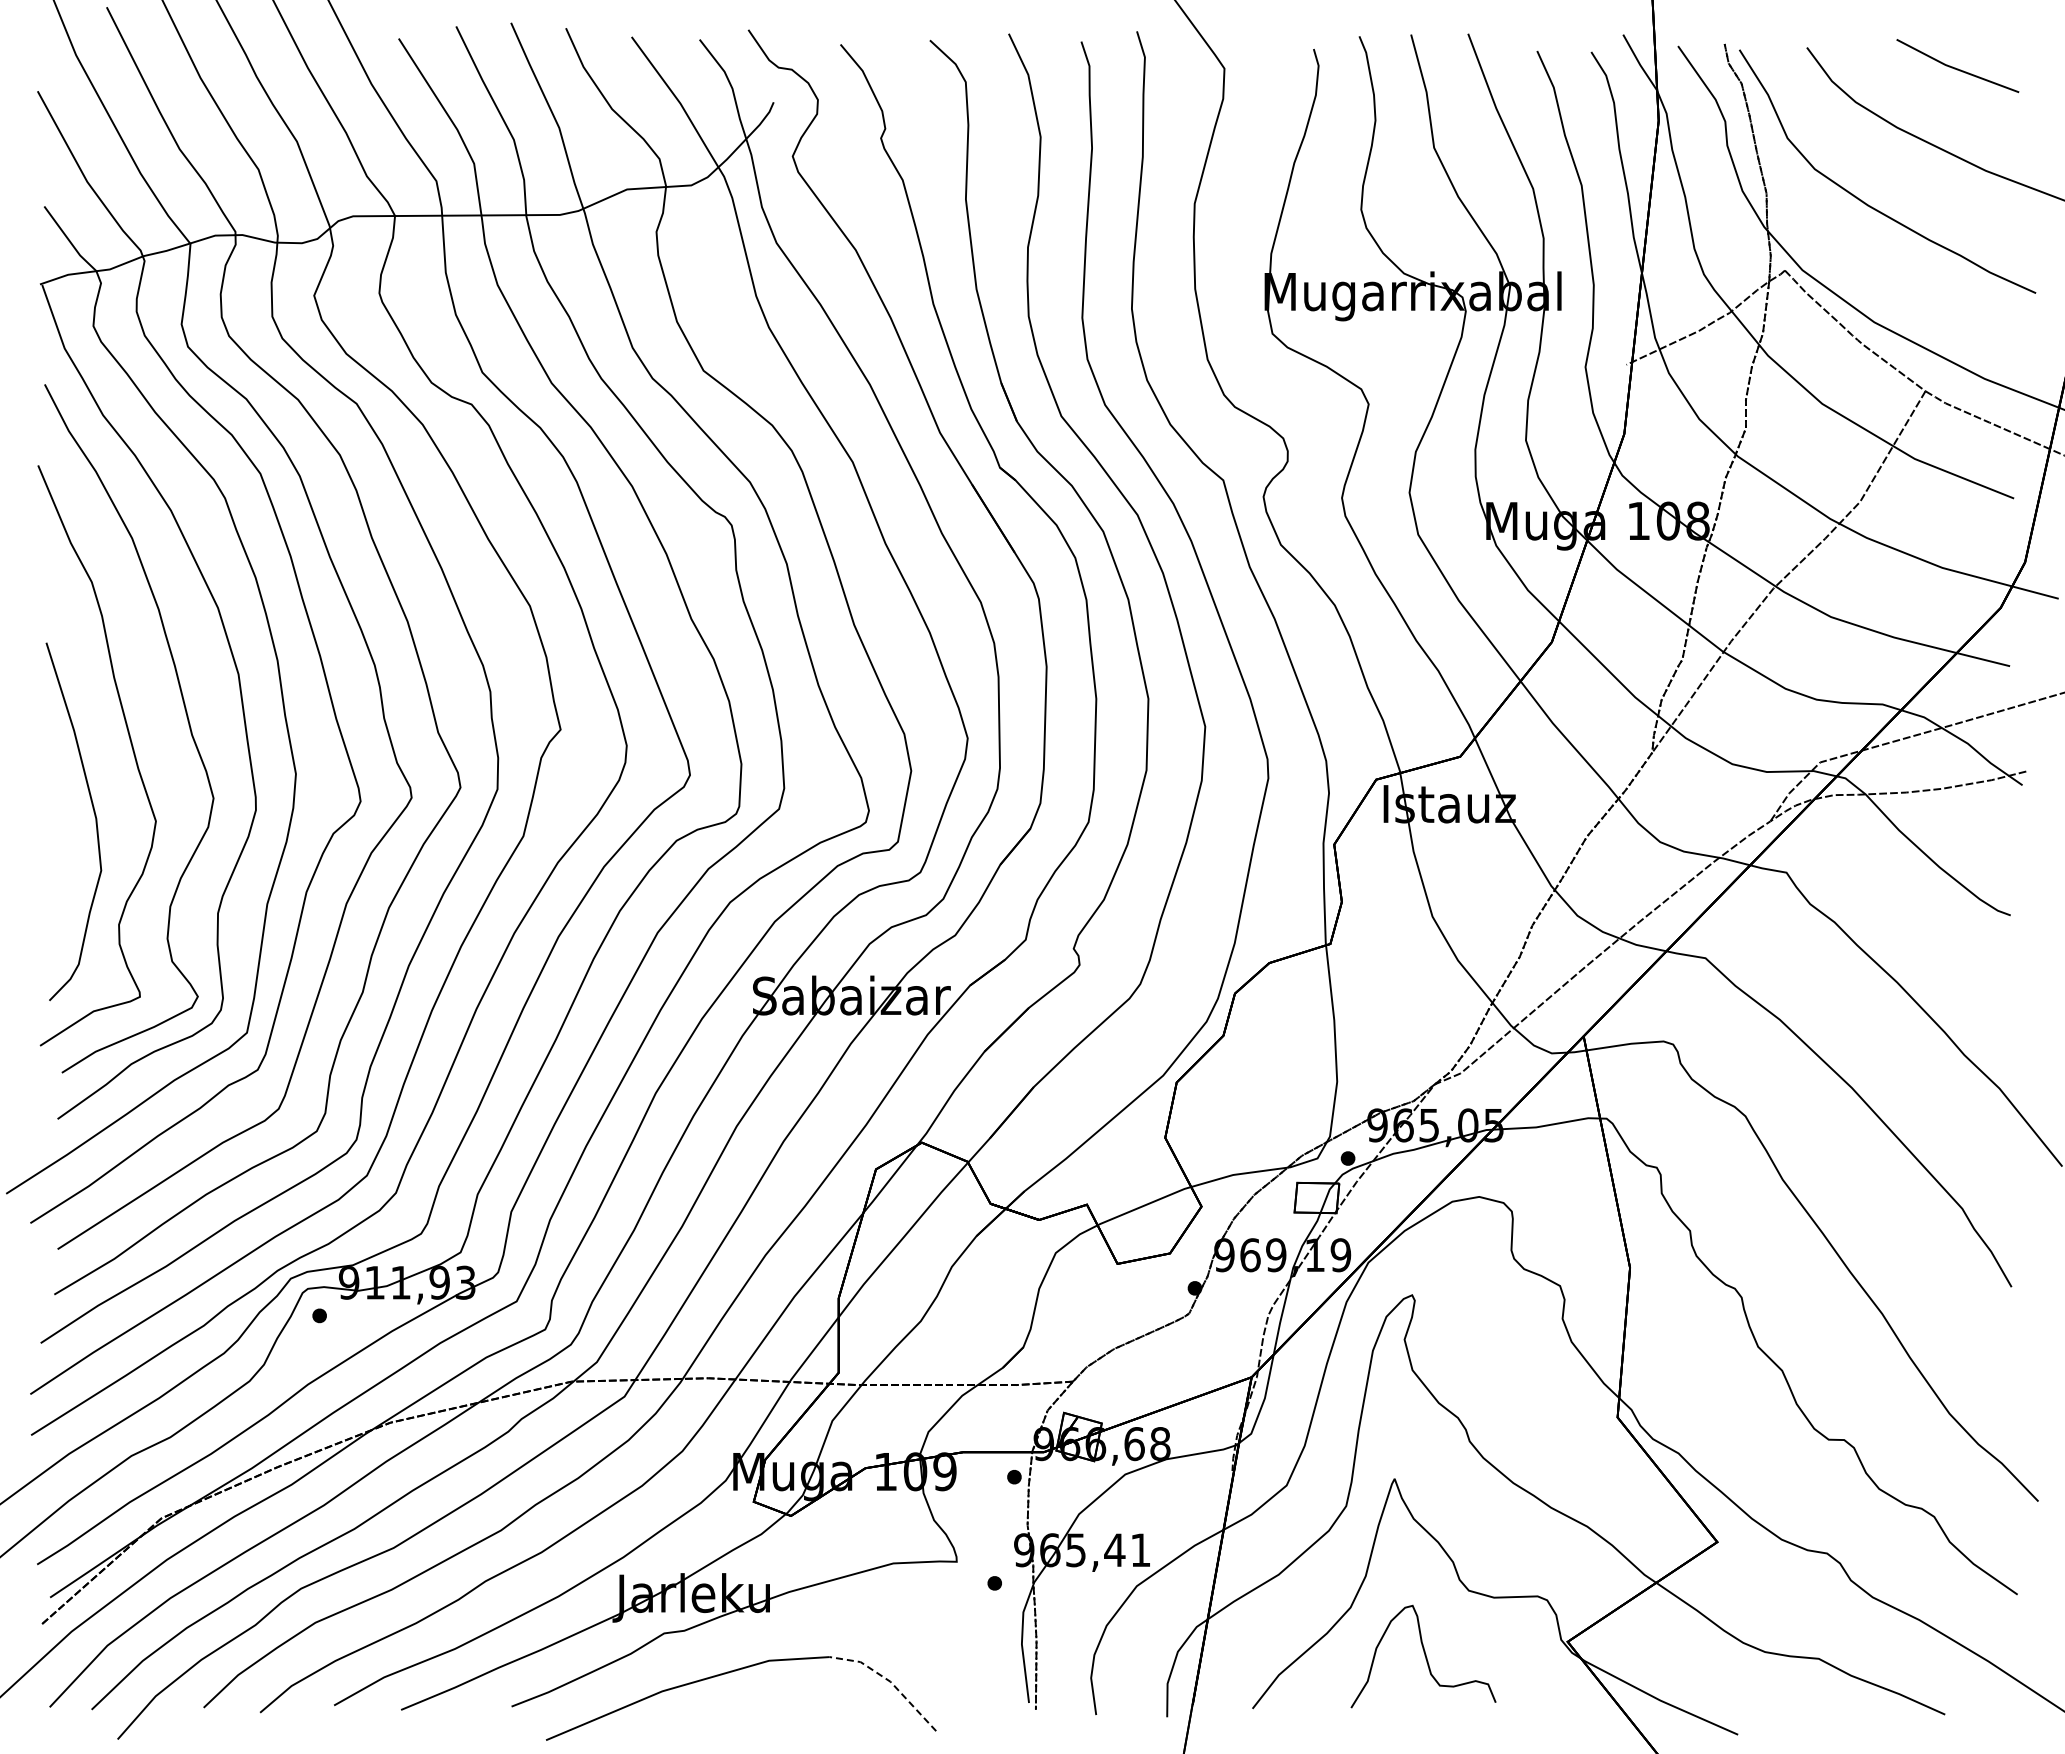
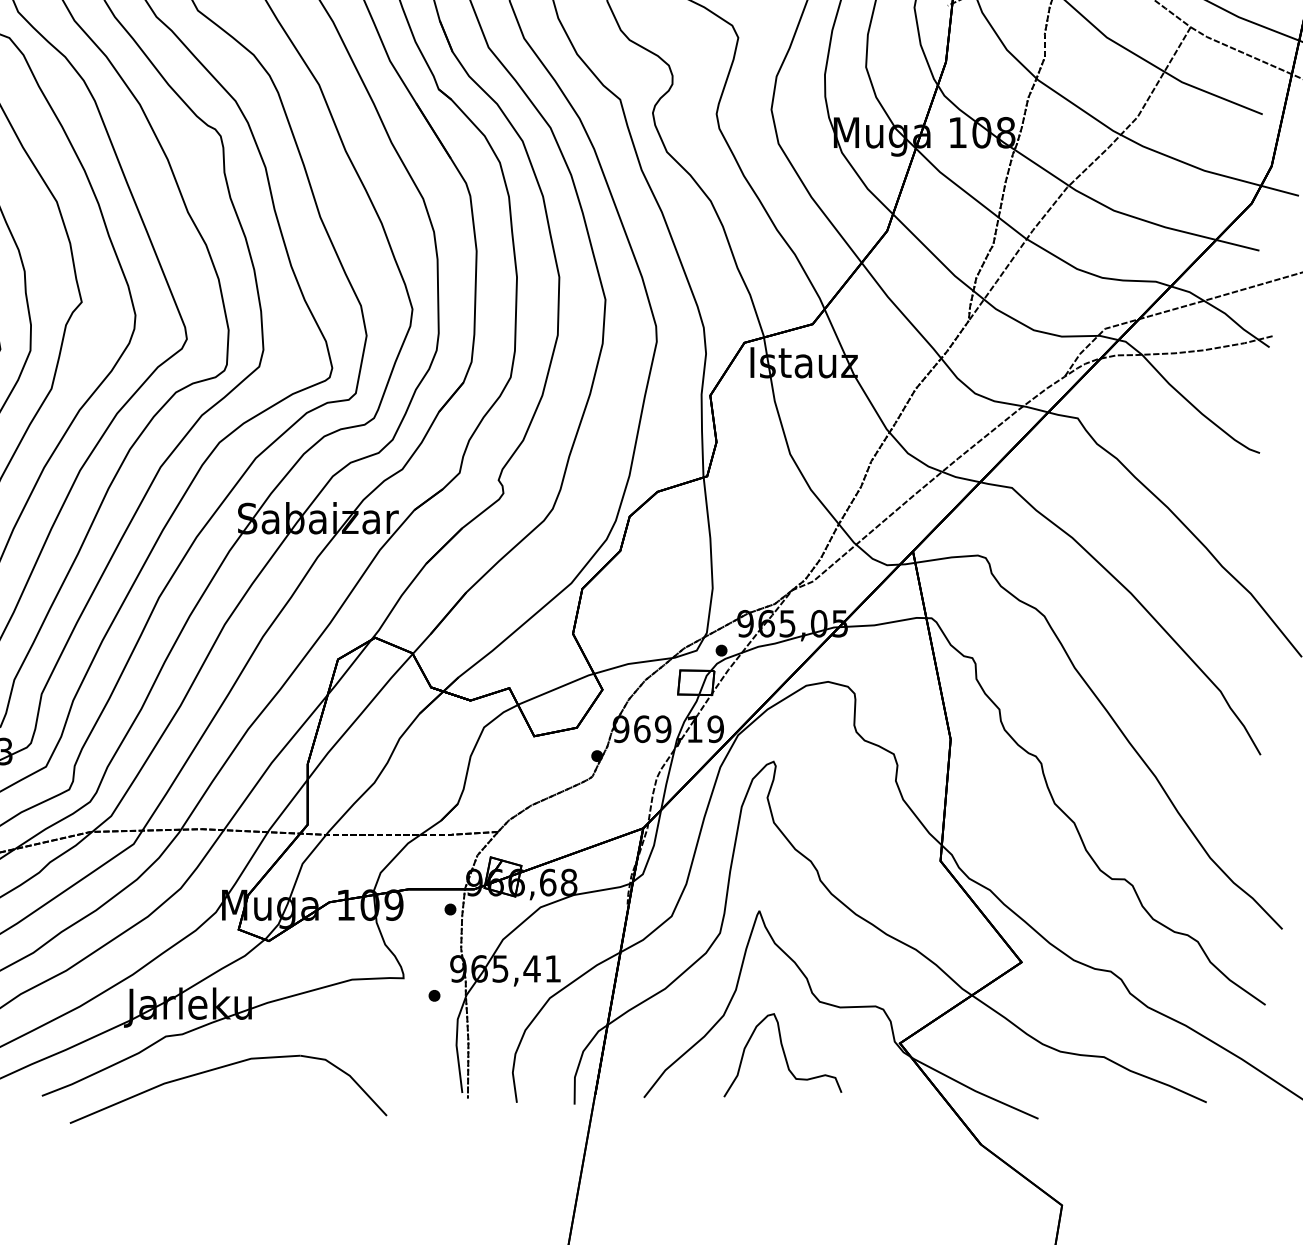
line: (890, 1681) -> (349, 1075), dashed -> solid

